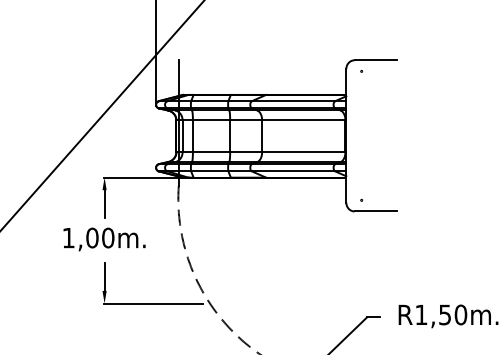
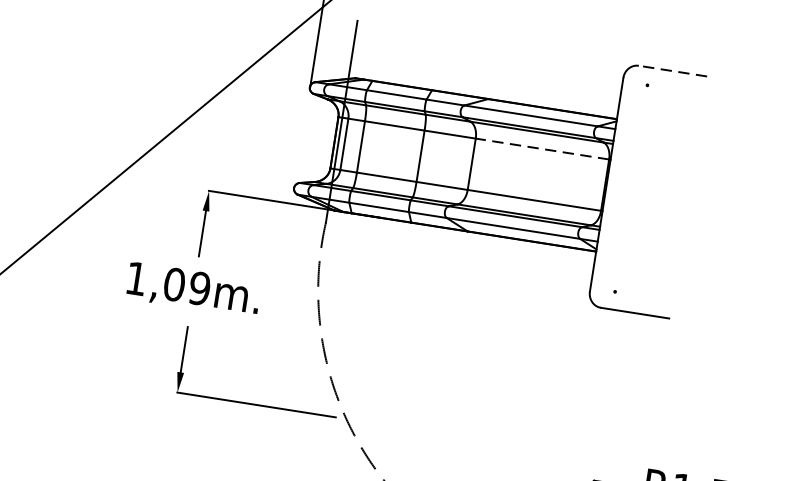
line: (375, 60) -> (672, 71), solid -> dashed
line: (303, 120) -> (541, 149), solid -> dashed
text: (108, 237) -> (200, 287), 1,00m. -> 1,09m.

